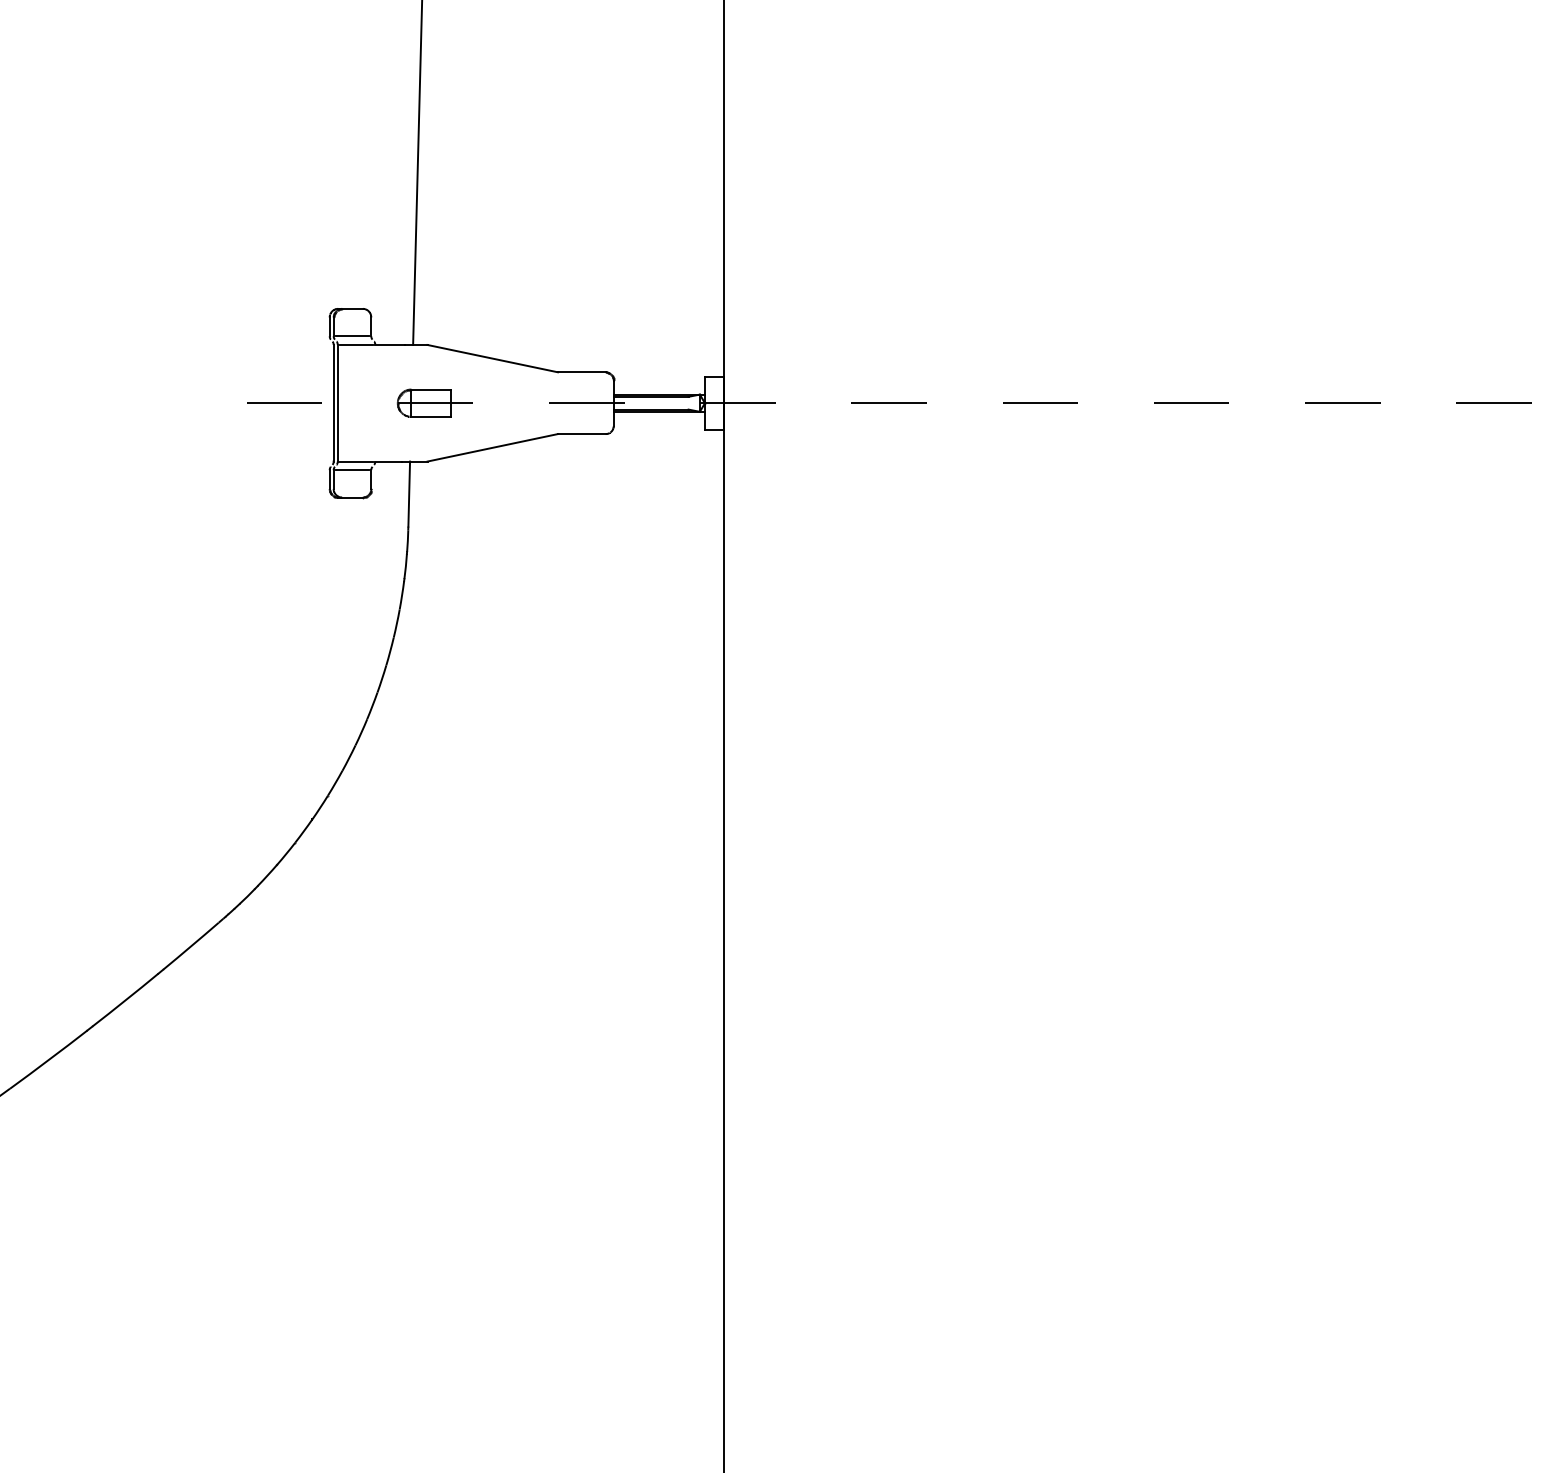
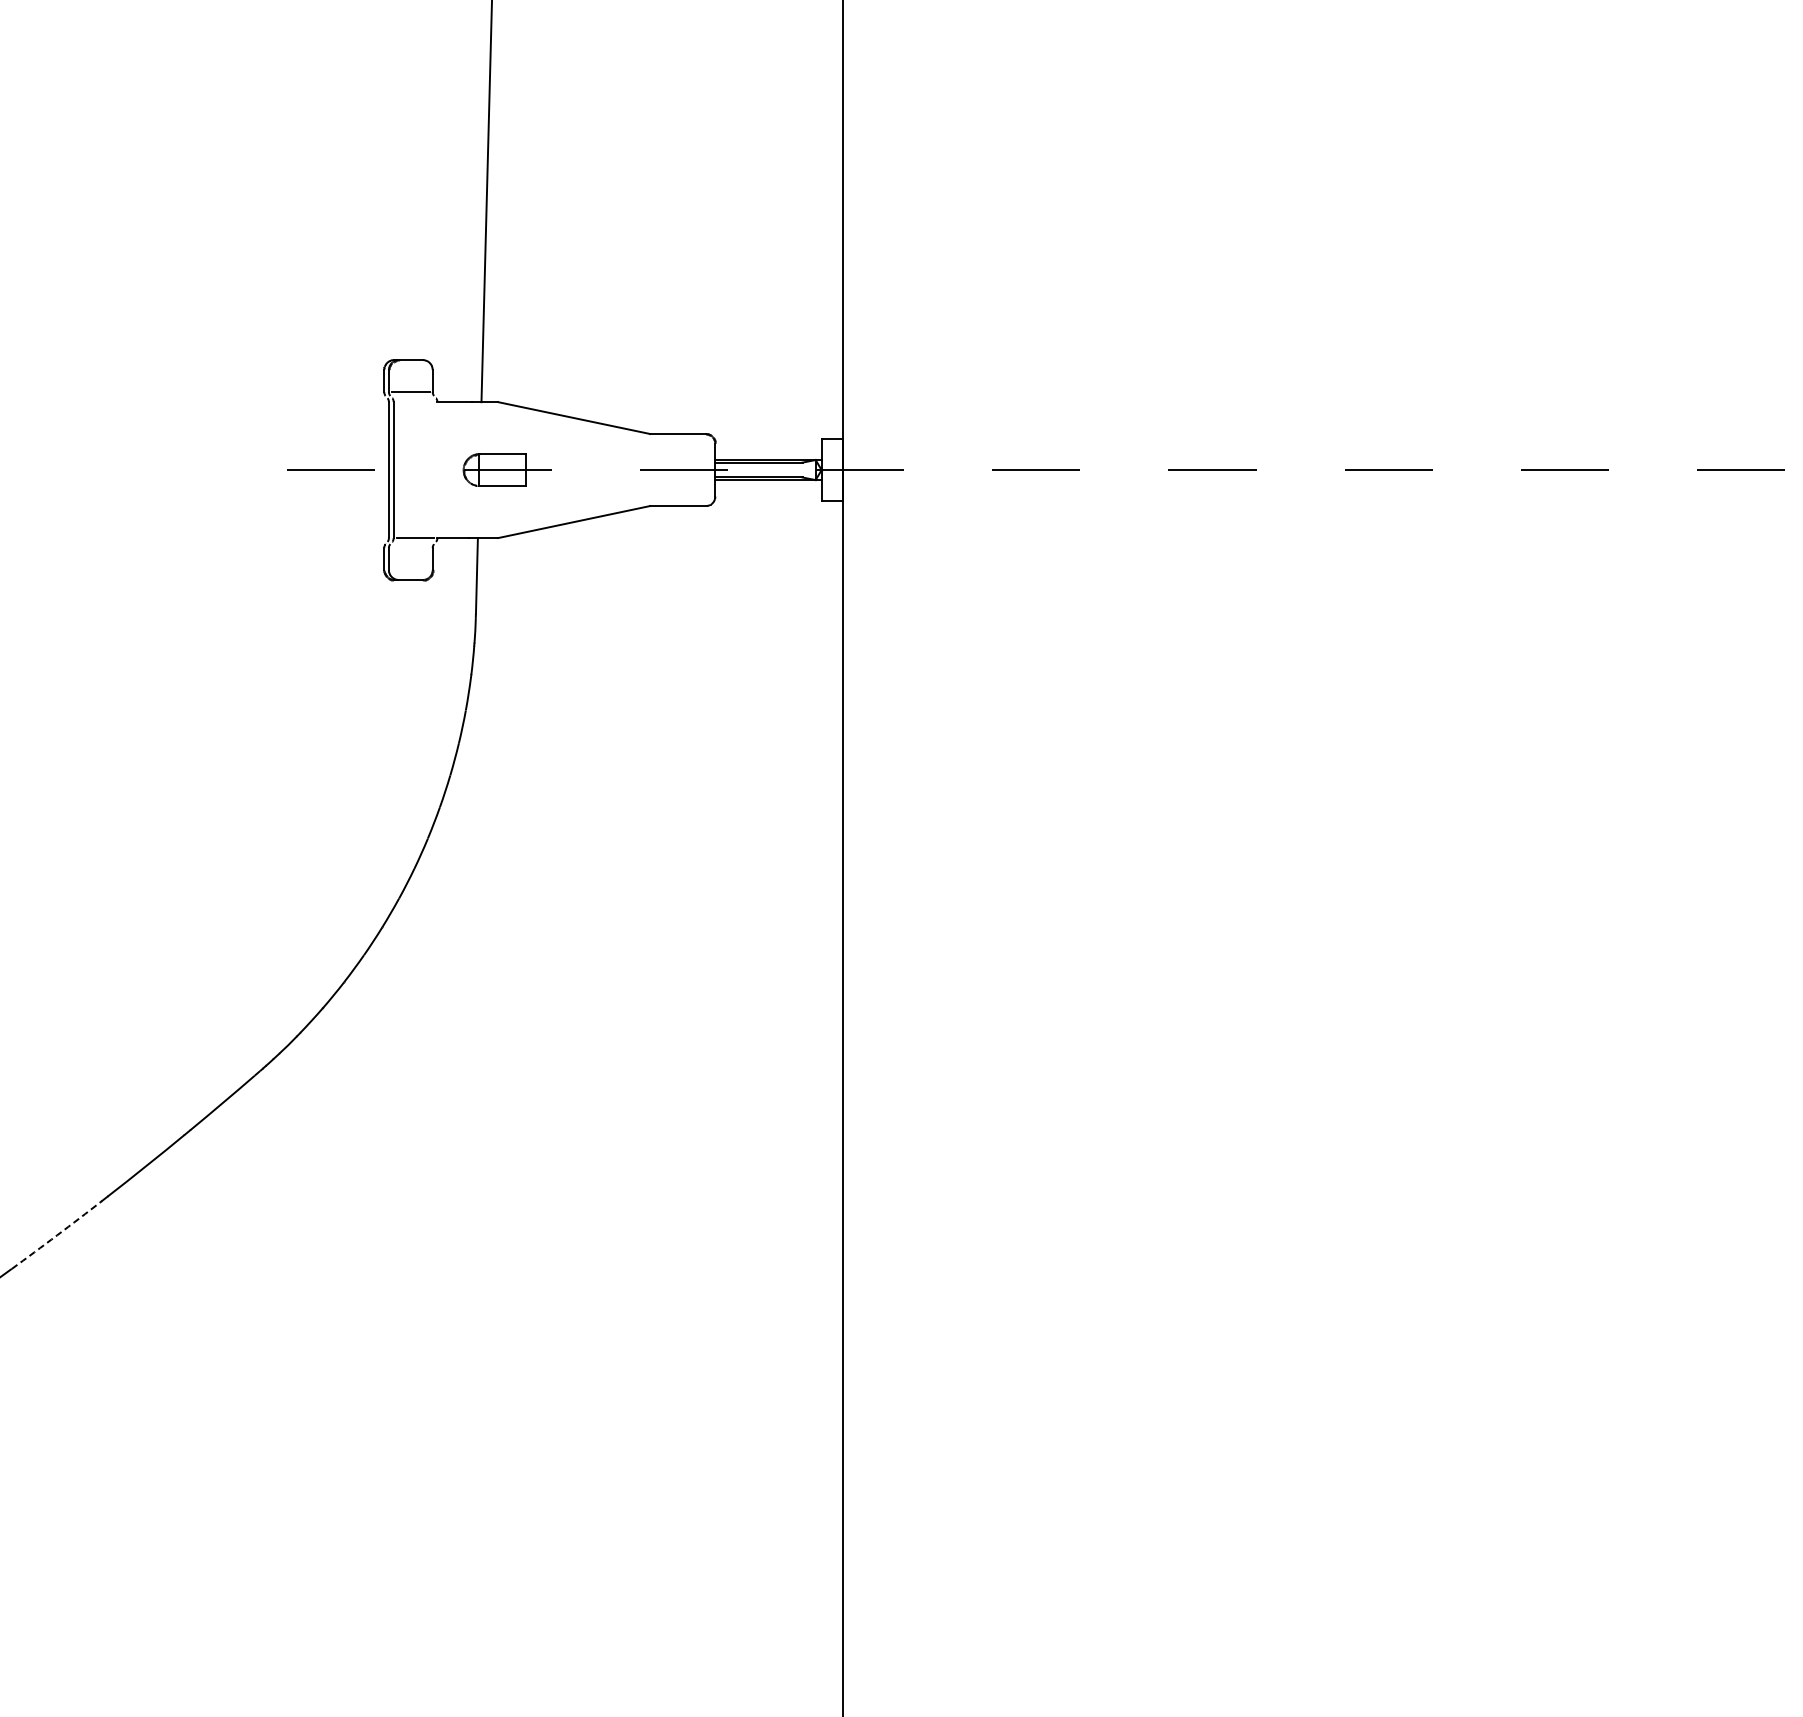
line: (356, 345) -> (415, 402), removed
line: (352, 470) -> (410, 548), removed
arc: (49, 1059) -> (57, 1235), solid -> dashed

